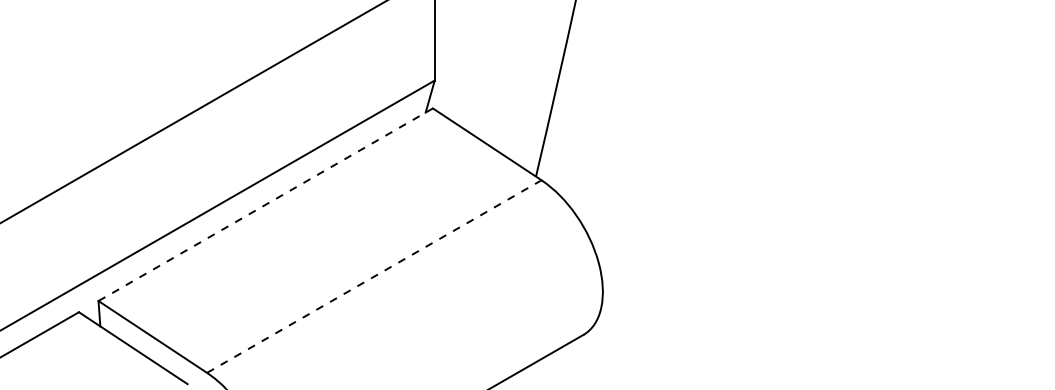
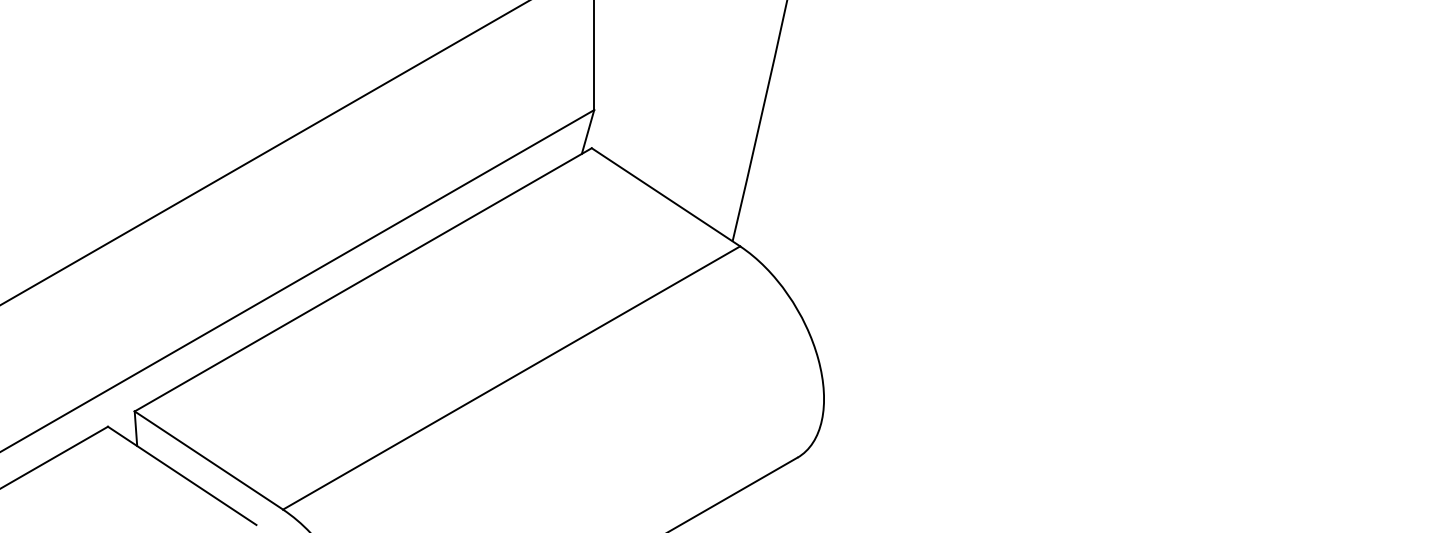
line: (265, 204) -> (362, 279), dashed -> solid
line: (374, 276) -> (511, 377), dashed -> solid

